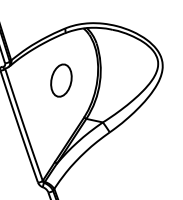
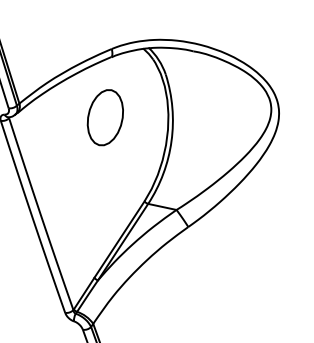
part: (61, 80) -> (105, 117), moved

